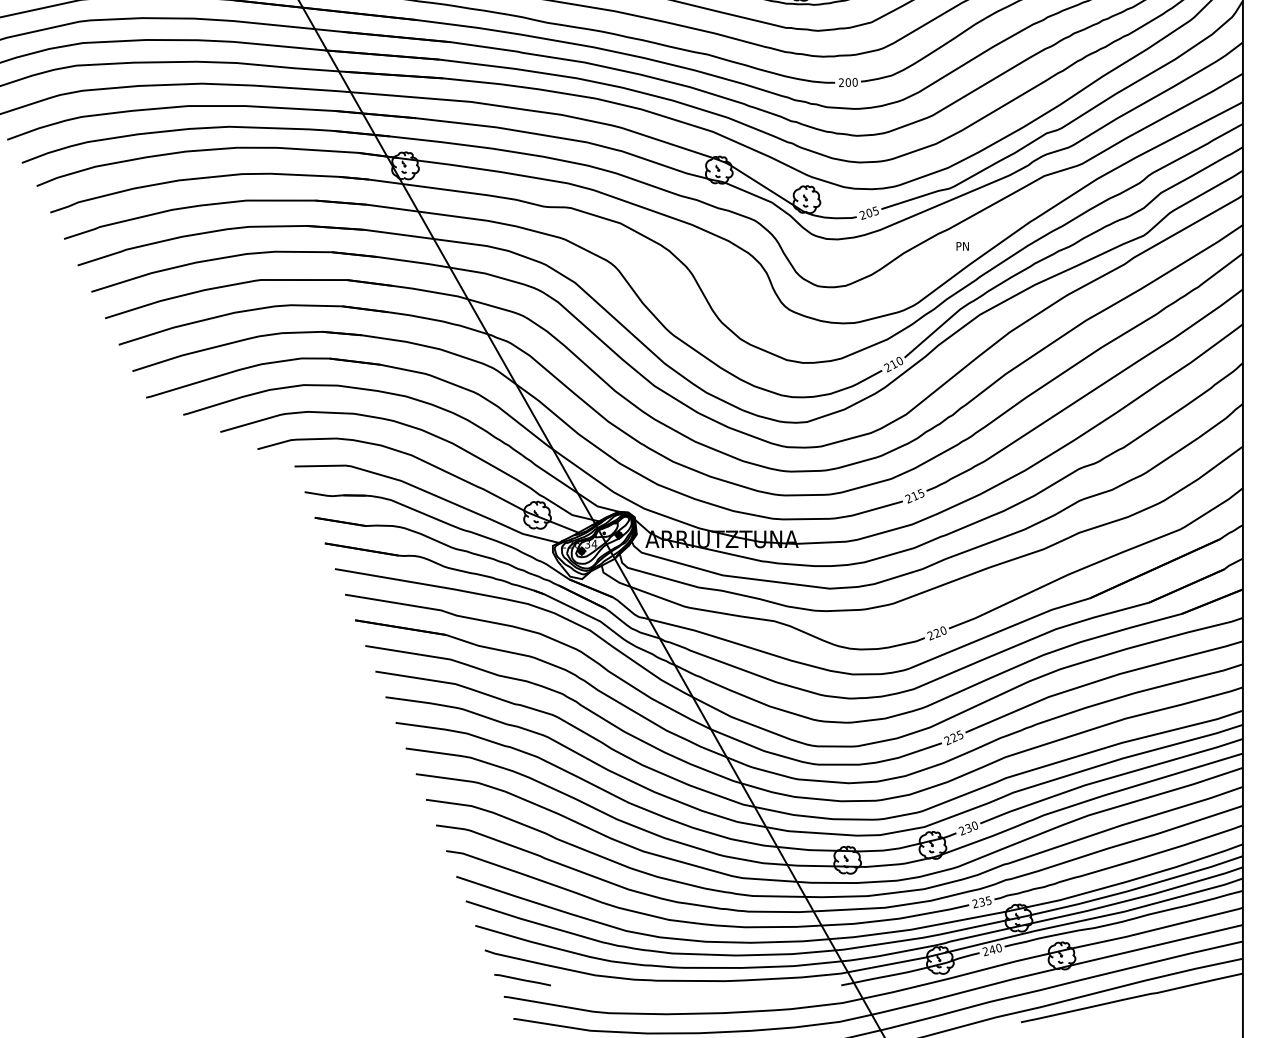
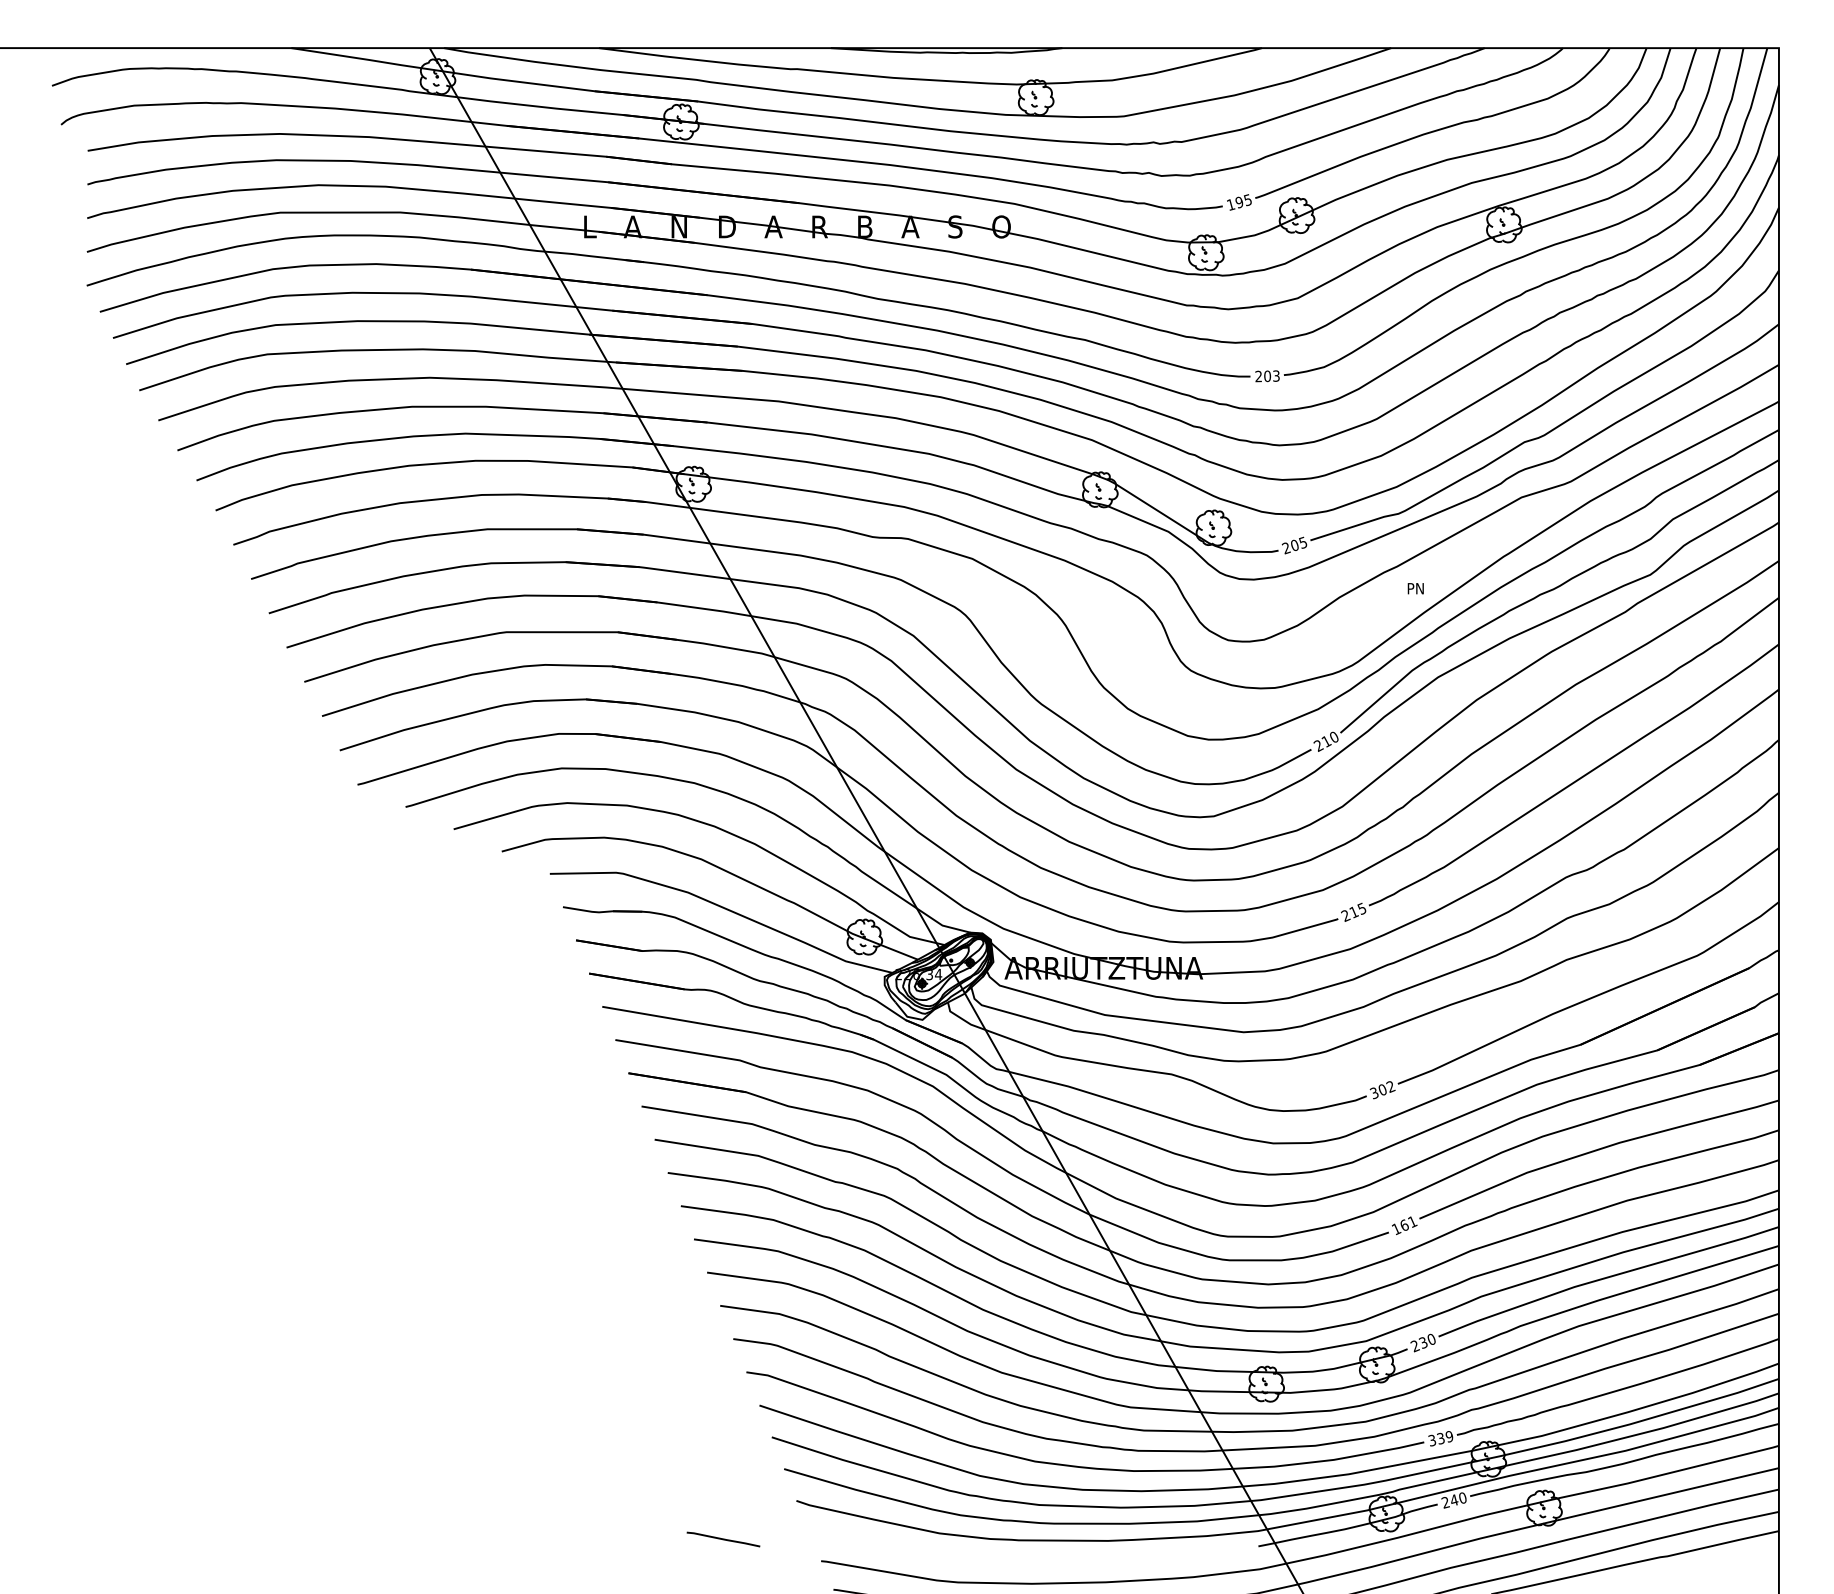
text: (855, 81) -> (1276, 375), 200 -> 203
text: (937, 633) -> (1382, 1090), 220 -> 302
text: (953, 737) -> (1404, 1225), 225 -> 161
text: (981, 902) -> (1440, 1438), 235 -> 339
line: (522, 980) -> (723, 1539), moved

